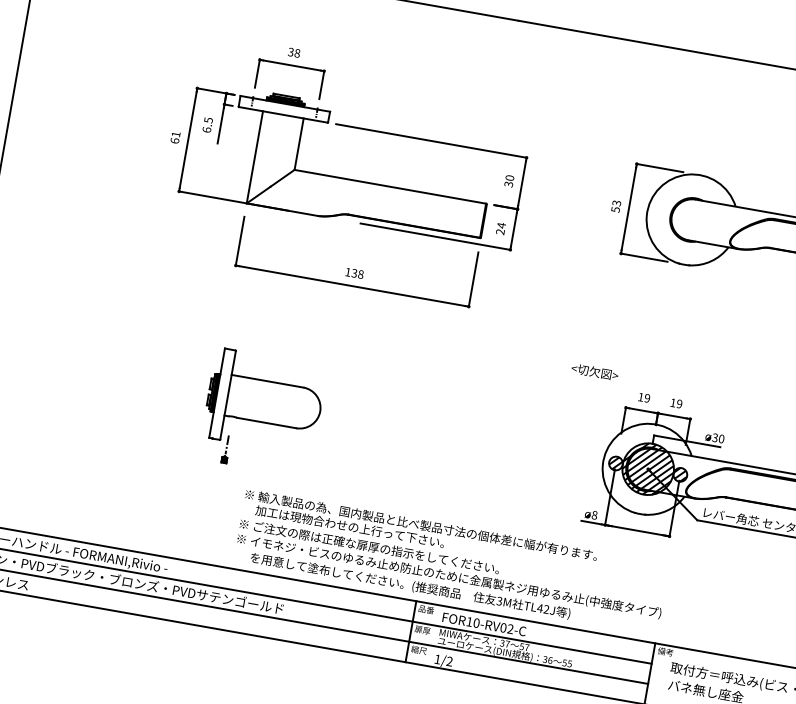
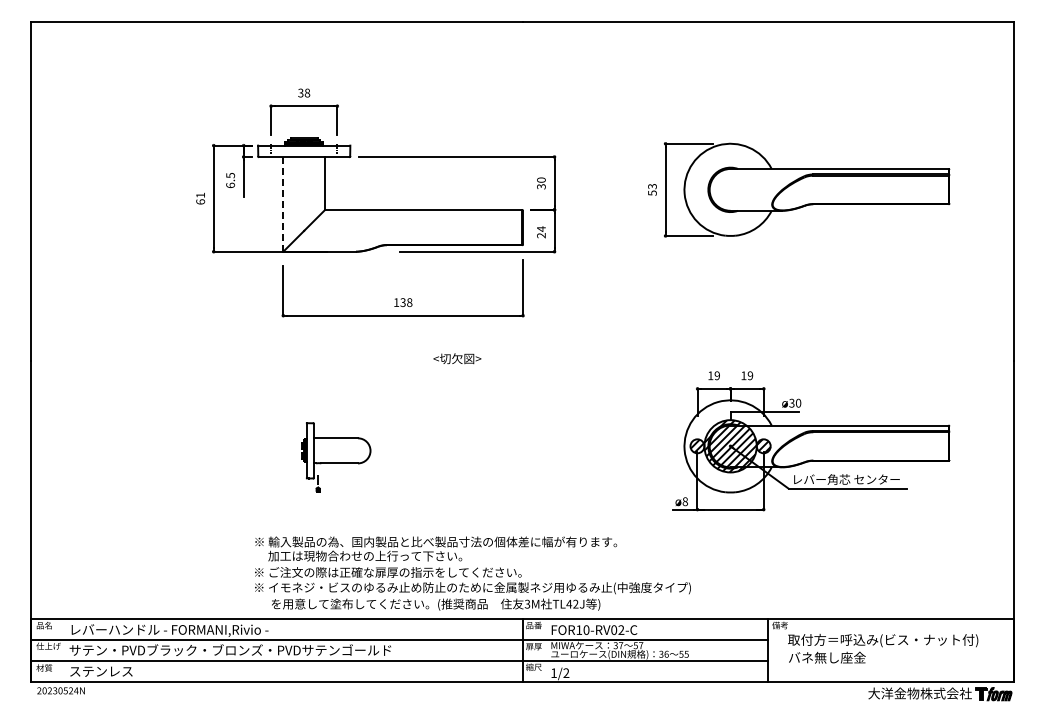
line: (255, 157) -> (283, 204), solid -> dashed
text: (595, 371) -> (457, 358), moved
part: (263, 412) -> (336, 457), size x0.6
text: (451, 561) -> (472, 573), moved

